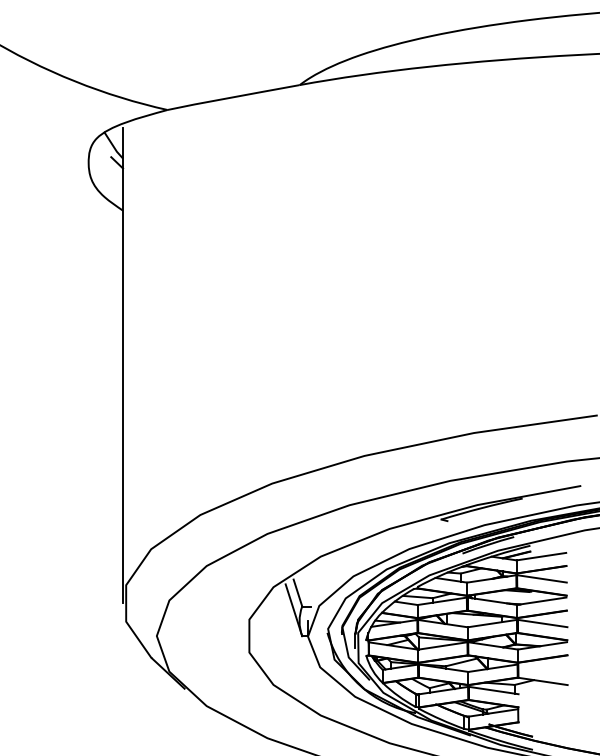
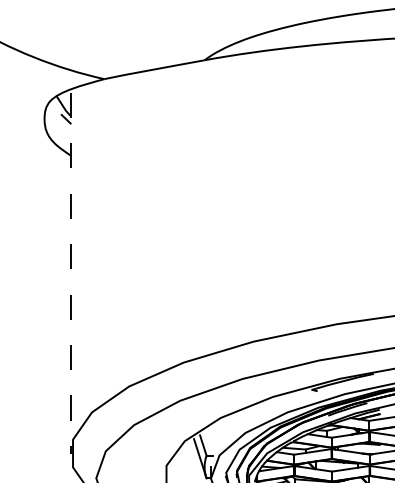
line: (123, 365) -> (70, 272), solid -> dashed

